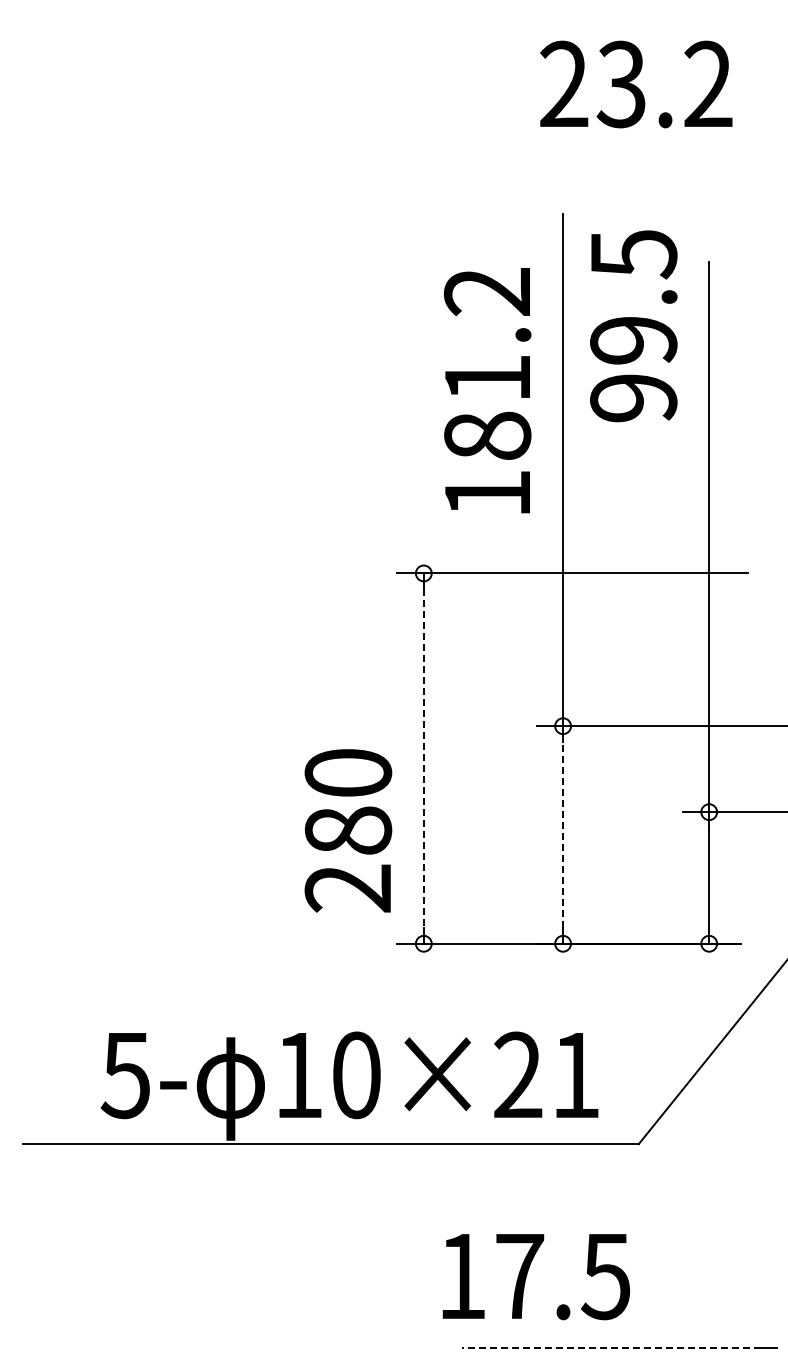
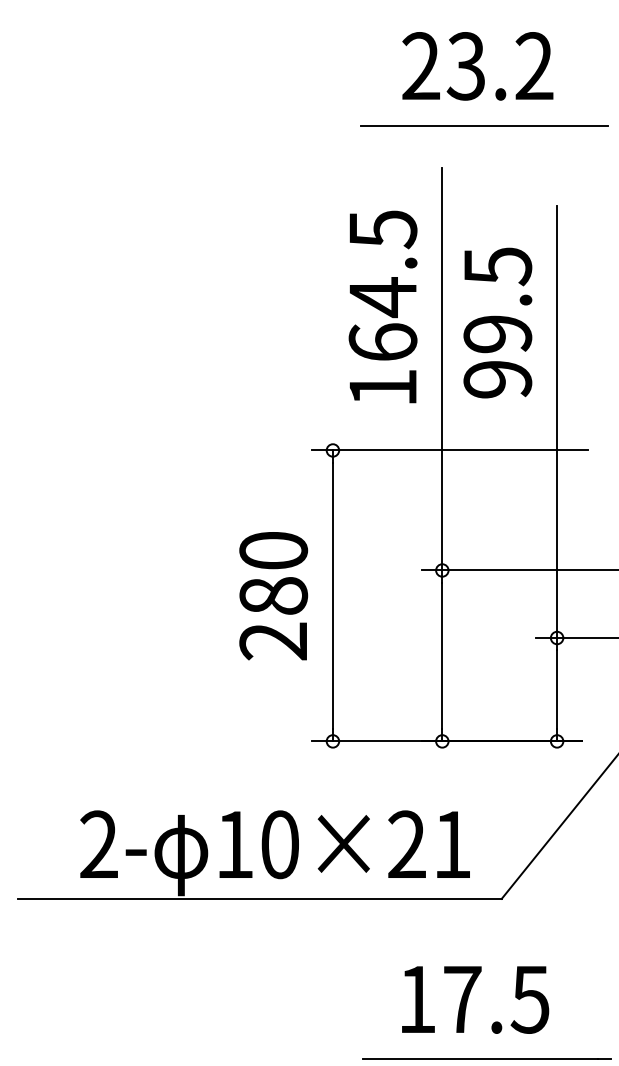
text: (636, 84) -> (478, 66), moved
line: (616, 159) -> (484, 125), added
text: (633, 326) -> (497, 323), moved
text: (487, 363) -> (382, 285), 181.2 -> 164.5
line: (423, 759) -> (332, 596), dashed -> solid
text: (348, 830) -> (273, 595), moved
line: (563, 835) -> (442, 656), dashed -> solid
text: (125, 1075) -> (98, 844), 5- -> 2-
text: (535, 1277) -> (474, 1000), moved
line: (611, 1347) -> (480, 1058), dashed -> solid

